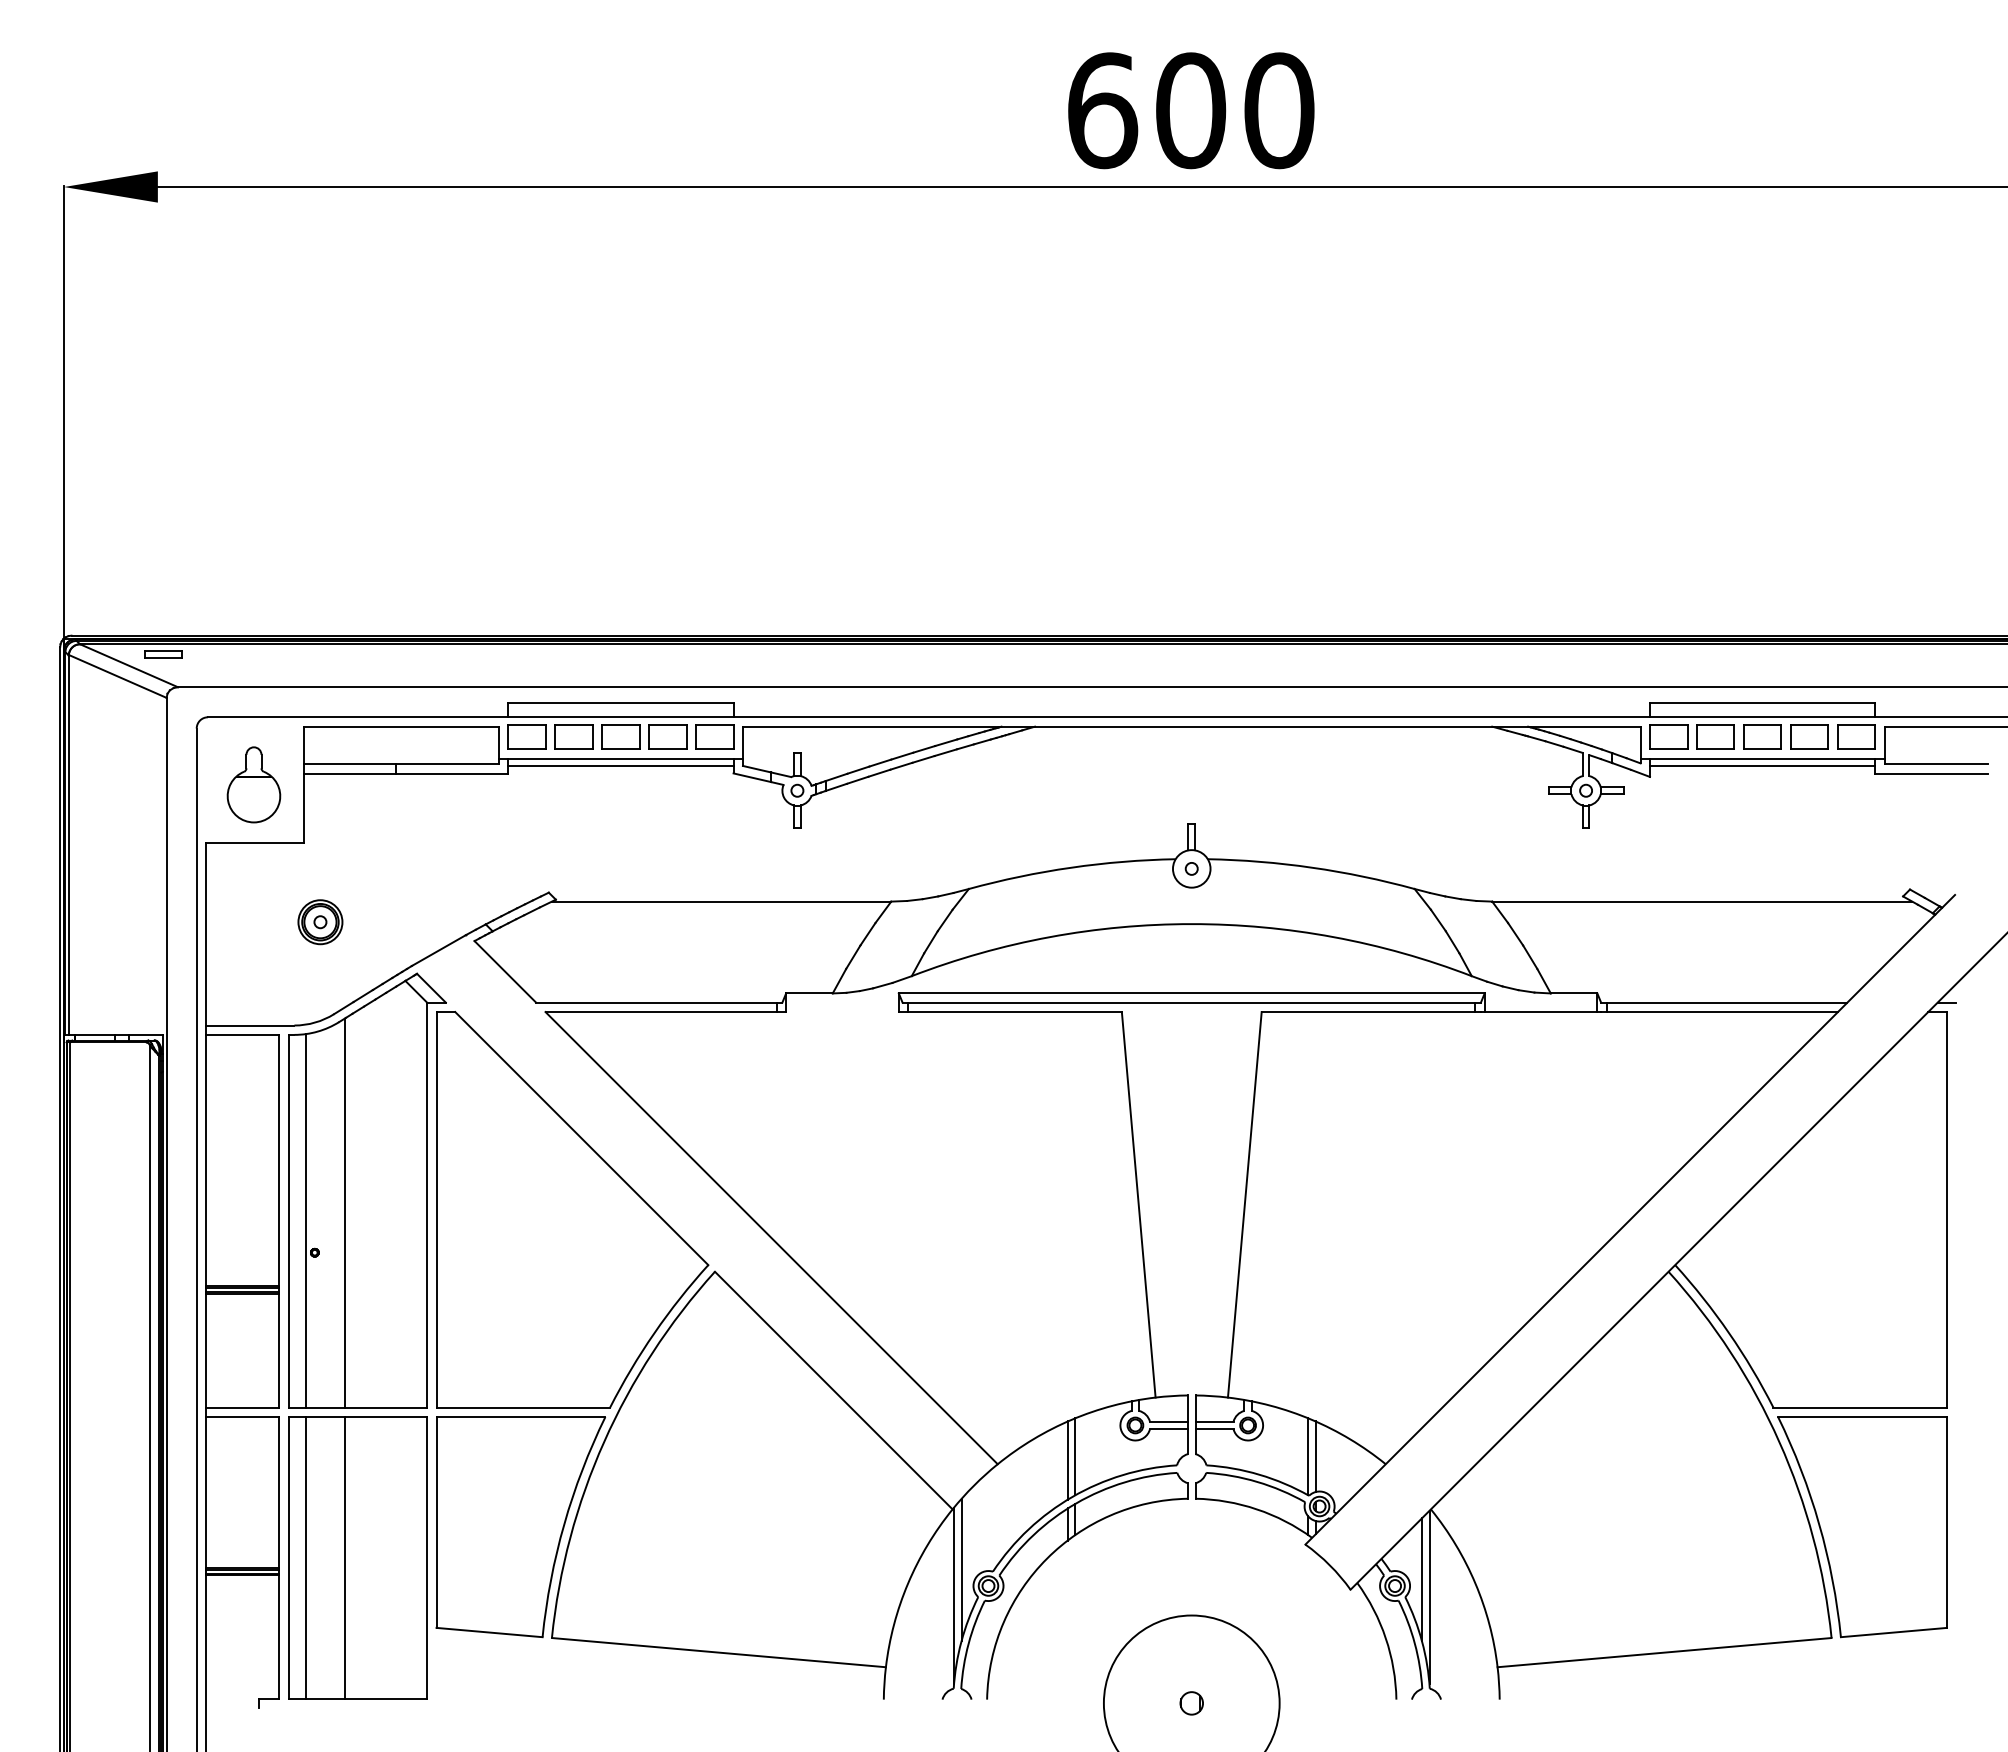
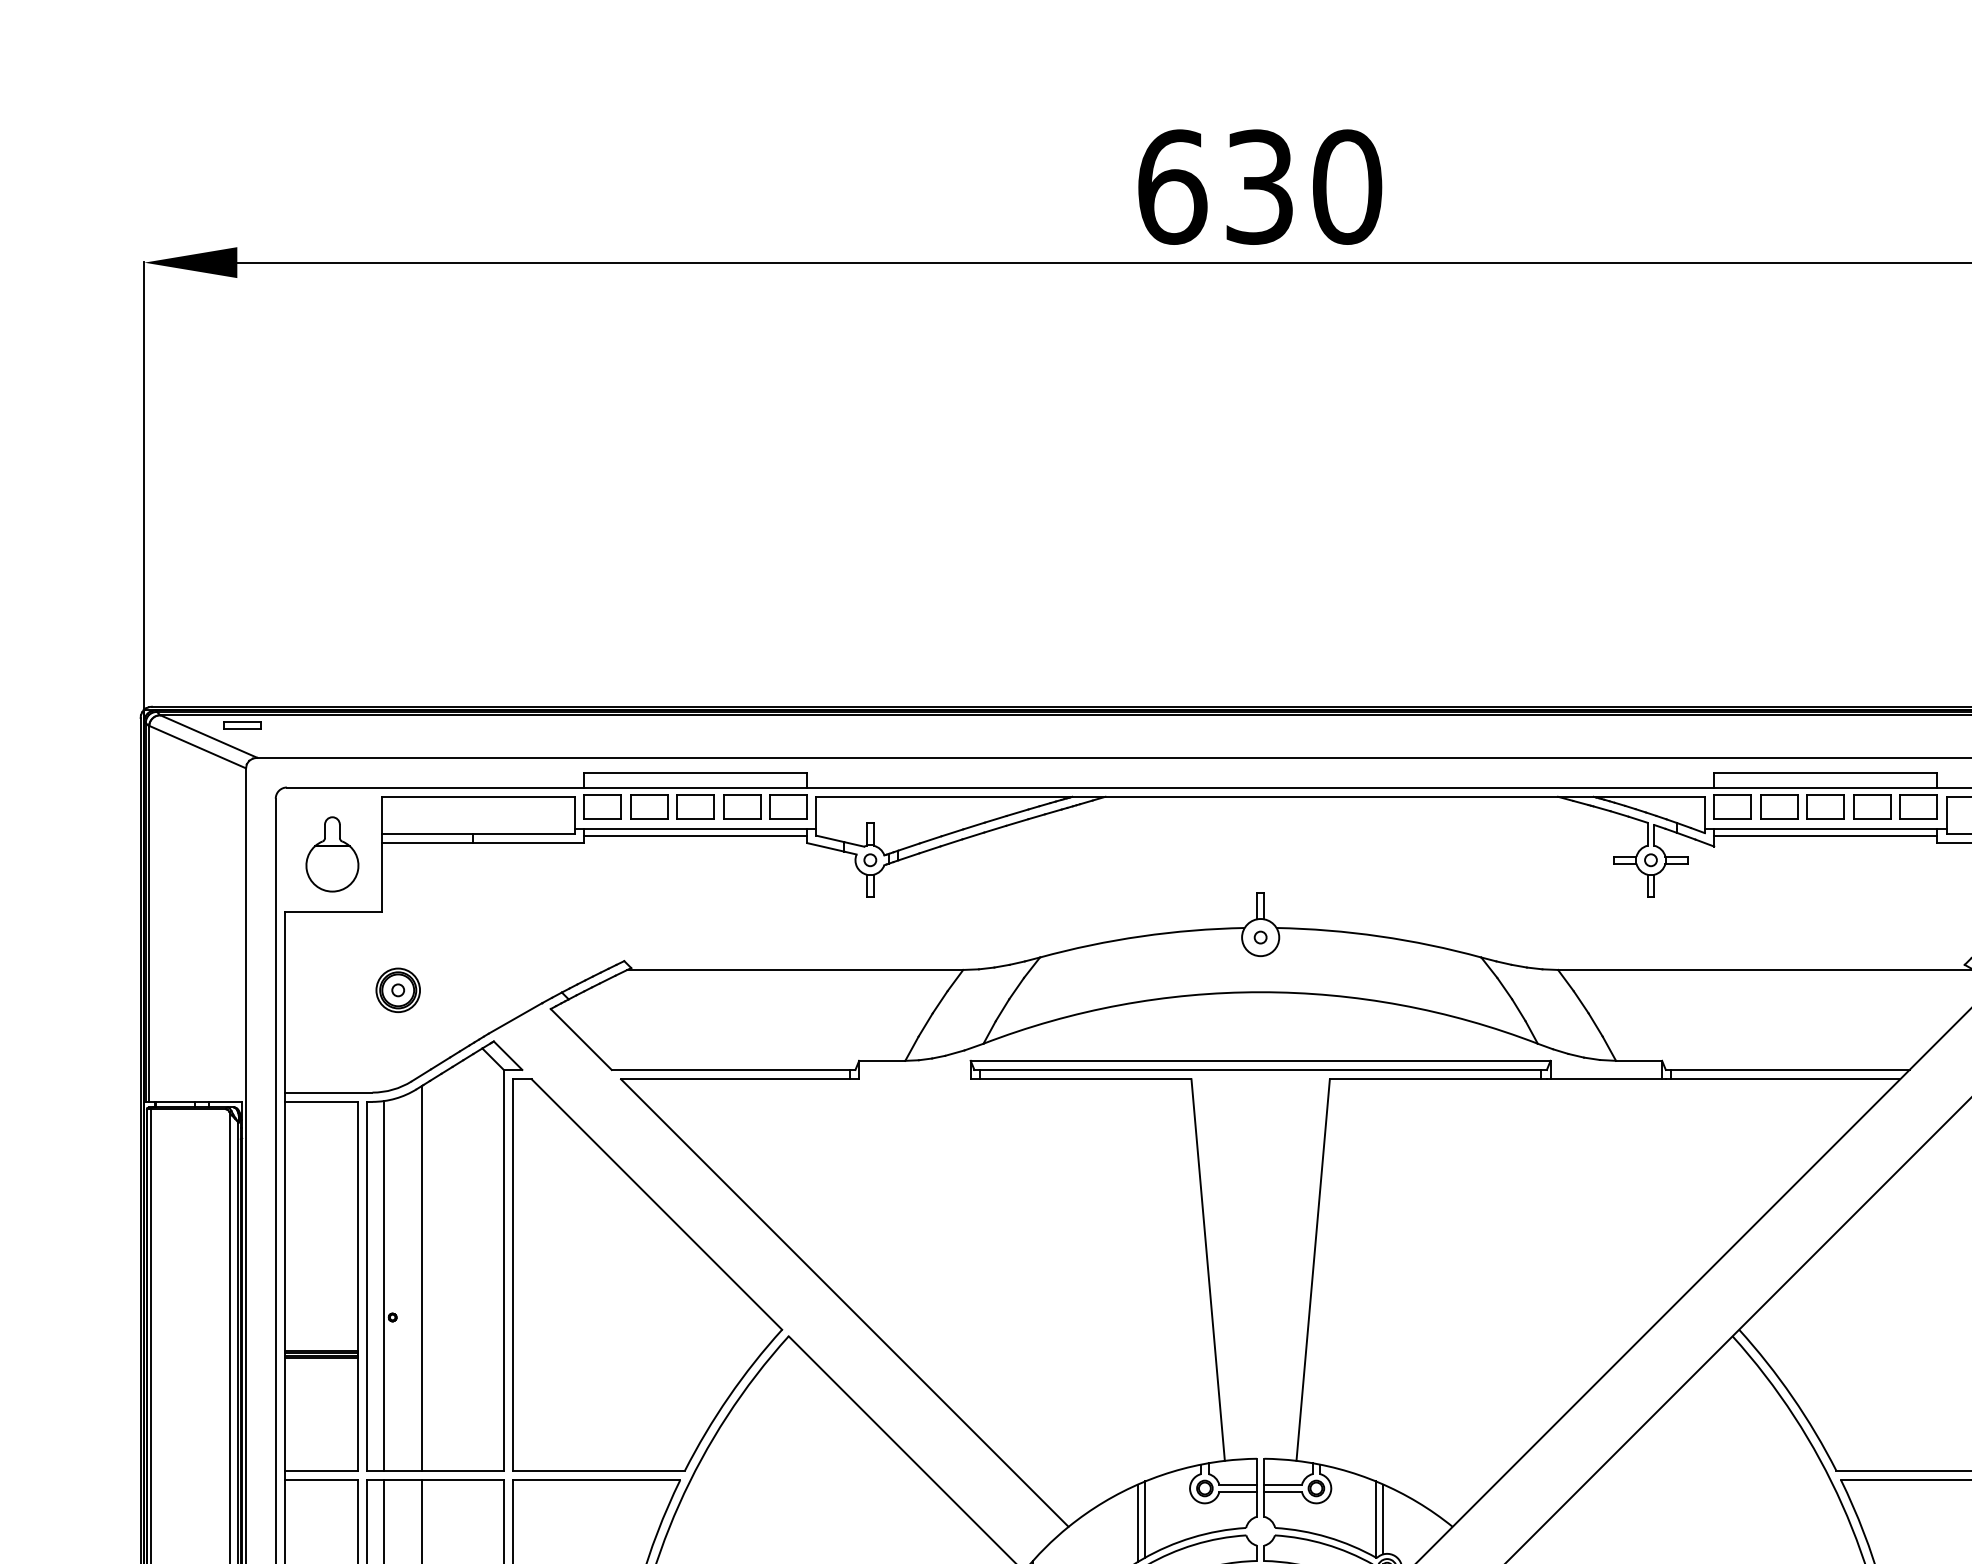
text: (1191, 110) -> (1260, 186), 600 -> 630

